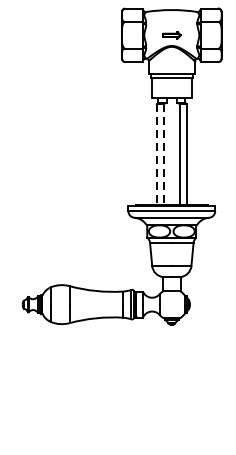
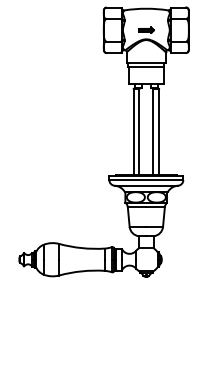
line: (156, 155) -> (133, 132), dashed -> solid
line: (163, 155) -> (139, 132), dashed -> solid

